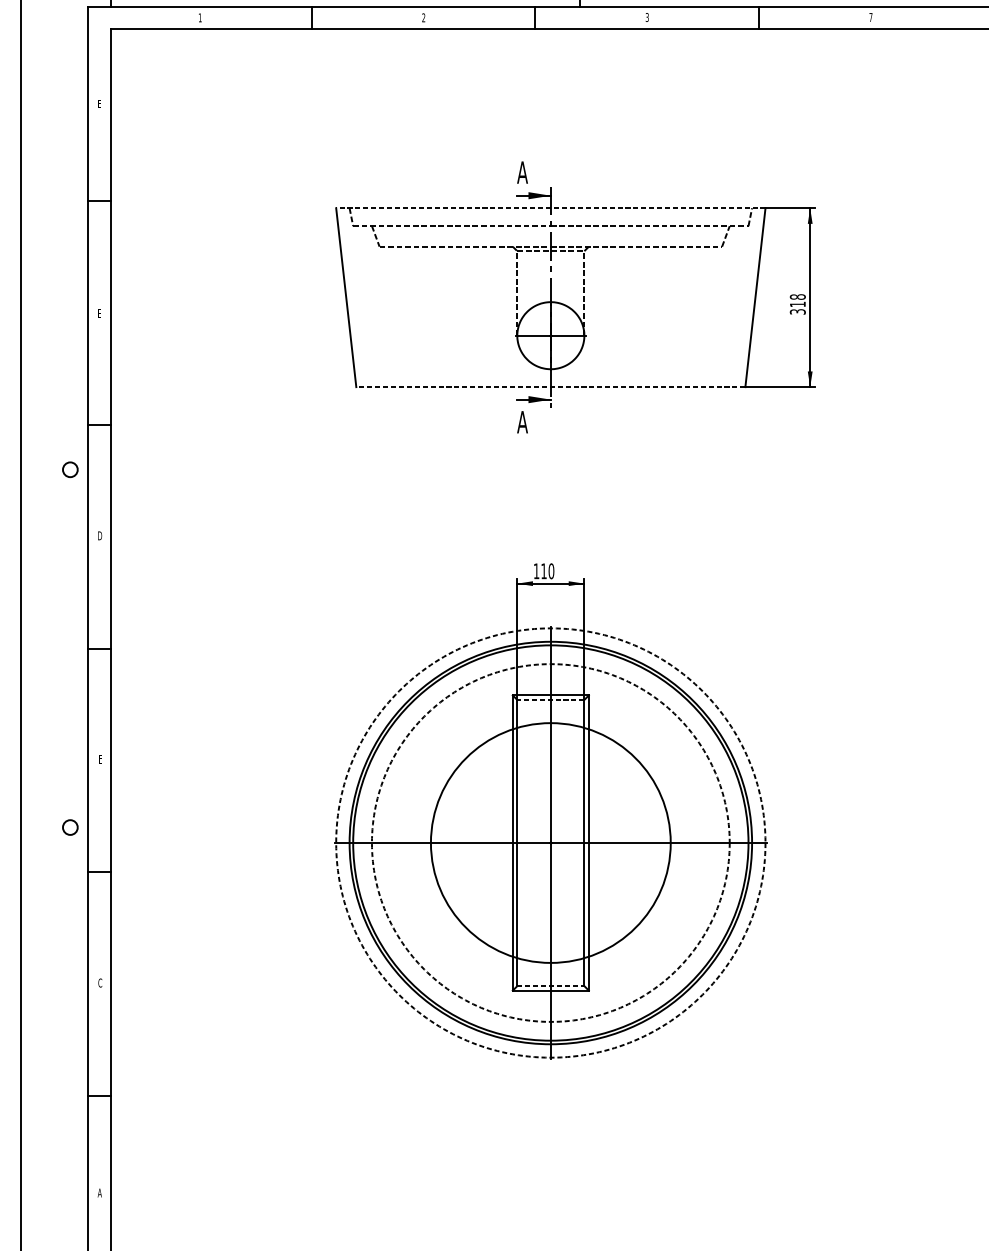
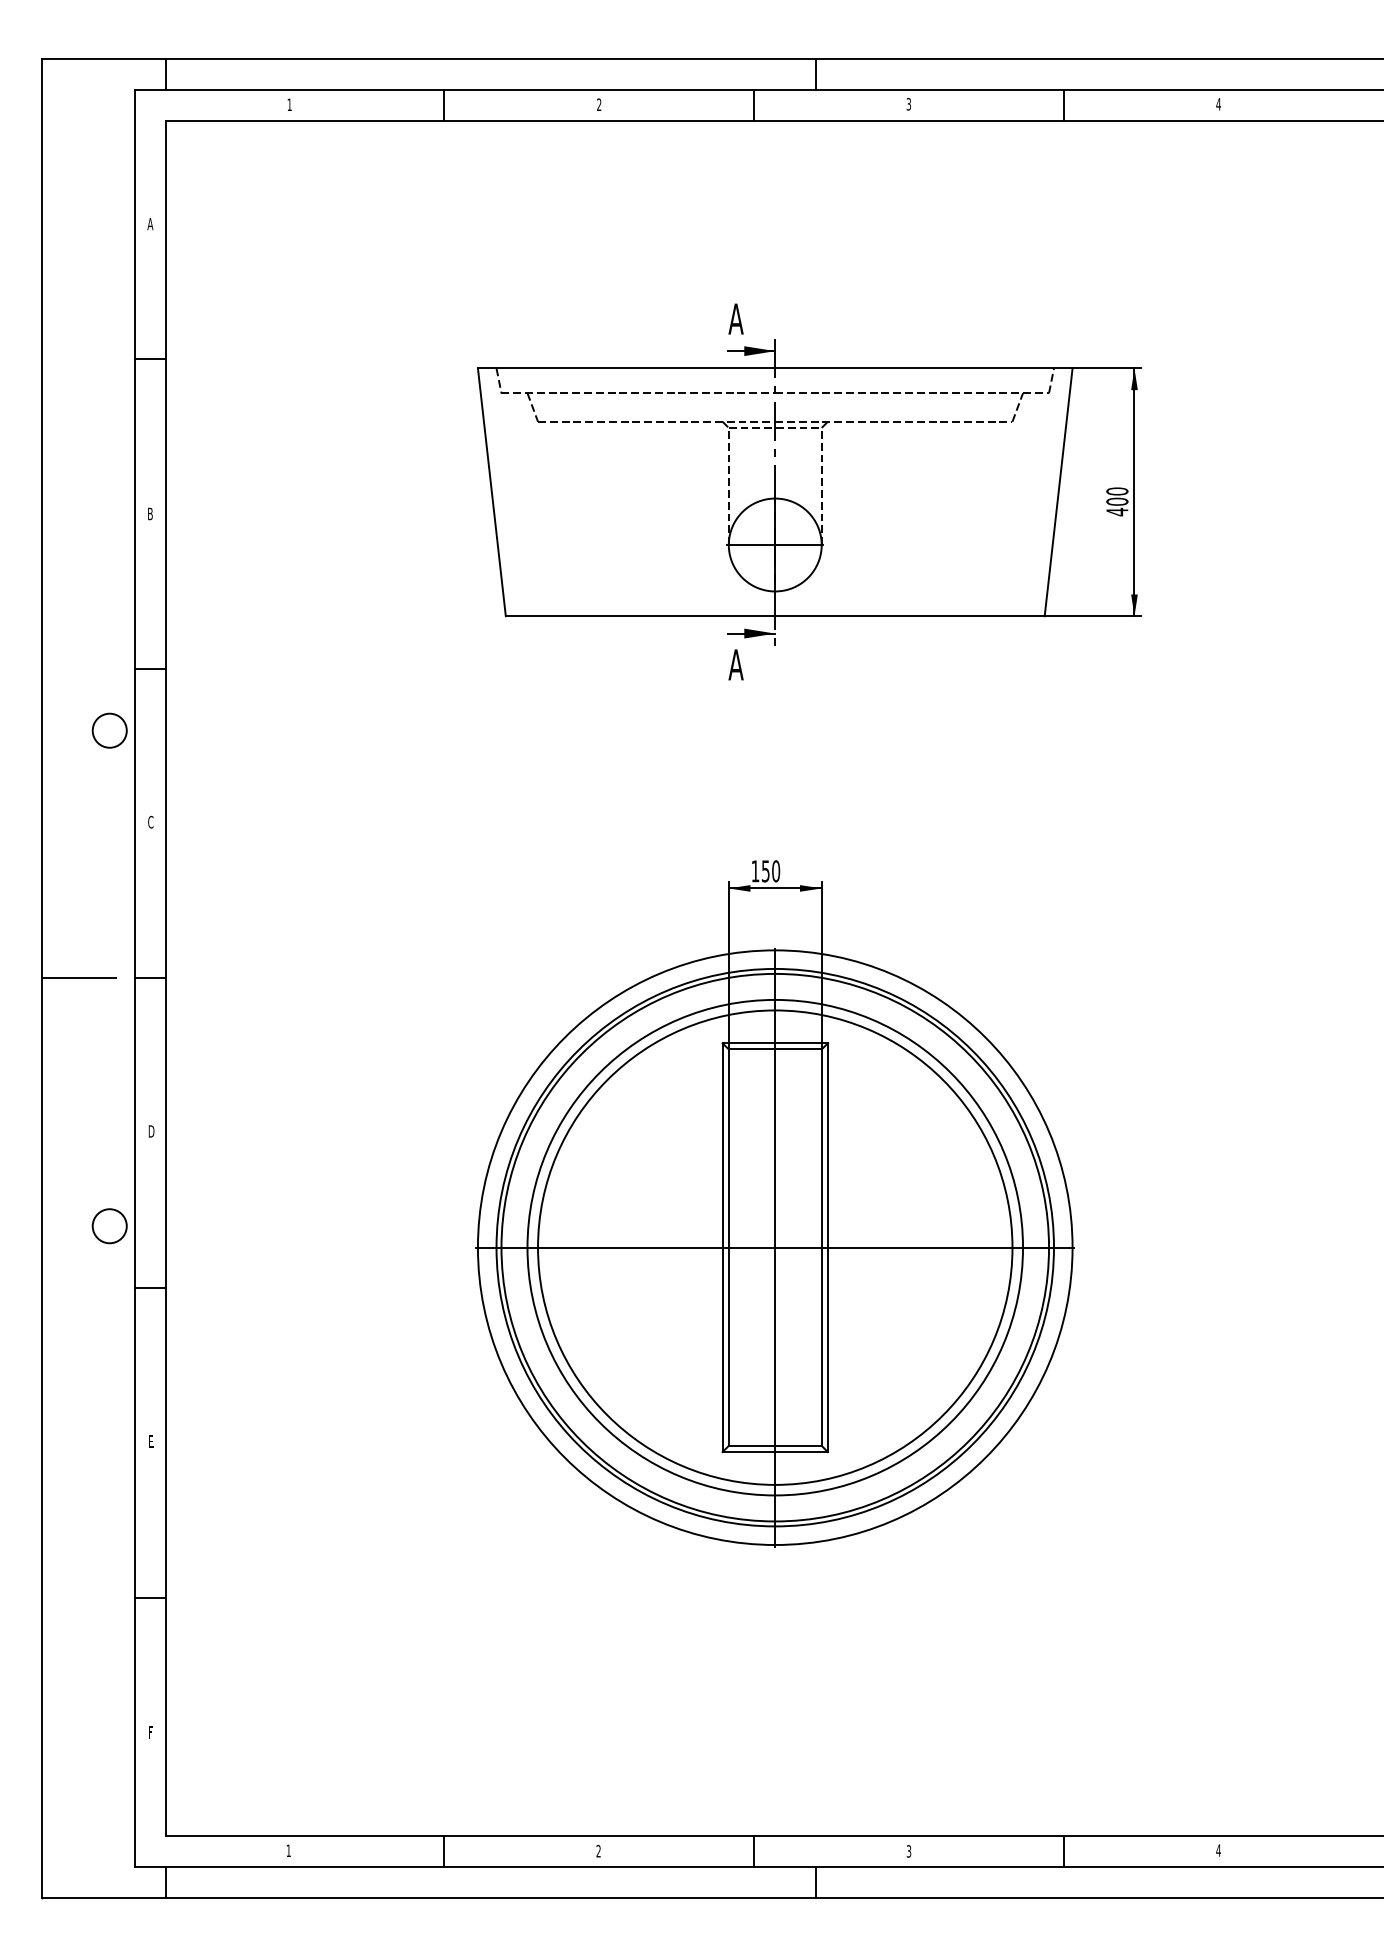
text: (870, 17) -> (1218, 104), 7 -> 4
text: (99, 104) -> (150, 224), E -> A
line: (550, 208) -> (774, 368), dashed -> solid
text: (797, 304) -> (1117, 501), 318 -> 400
text: (99, 312) -> (150, 513), E -> B
line: (550, 387) -> (774, 616), dashed -> solid
circle: (70, 469) -> (109, 730), size x1.67
text: (99, 535) -> (150, 821), D -> C
text: (543, 571) -> (765, 871), 110 -> 150
line: (47, 648) -> (78, 978), added
line: (550, 699) -> (774, 1049), dashed -> solid
text: (100, 759) -> (151, 1131), E -> D
circle: (70, 827) -> (109, 1226), size x1.67
circle: (550, 842) -> (774, 1247), dashed -> solid
circle: (551, 842) -> (775, 1247), dashed -> solid
circle: (551, 842) -> (775, 1247), size x1.43
text: (99, 982) -> (150, 1441), C -> E
line: (551, 985) -> (775, 1445), dashed -> solid
text: (99, 1193) -> (150, 1732), A -> F

